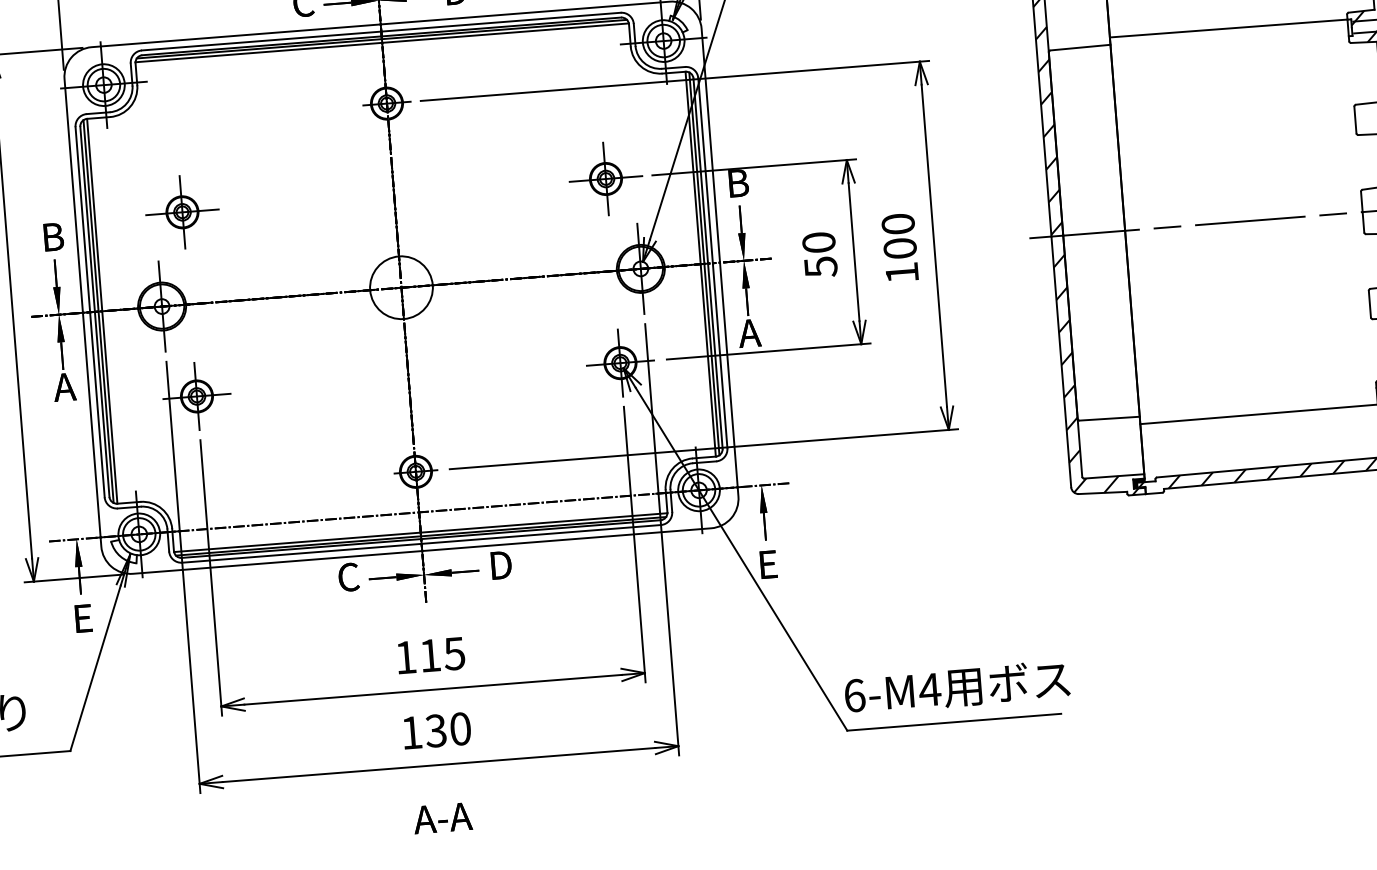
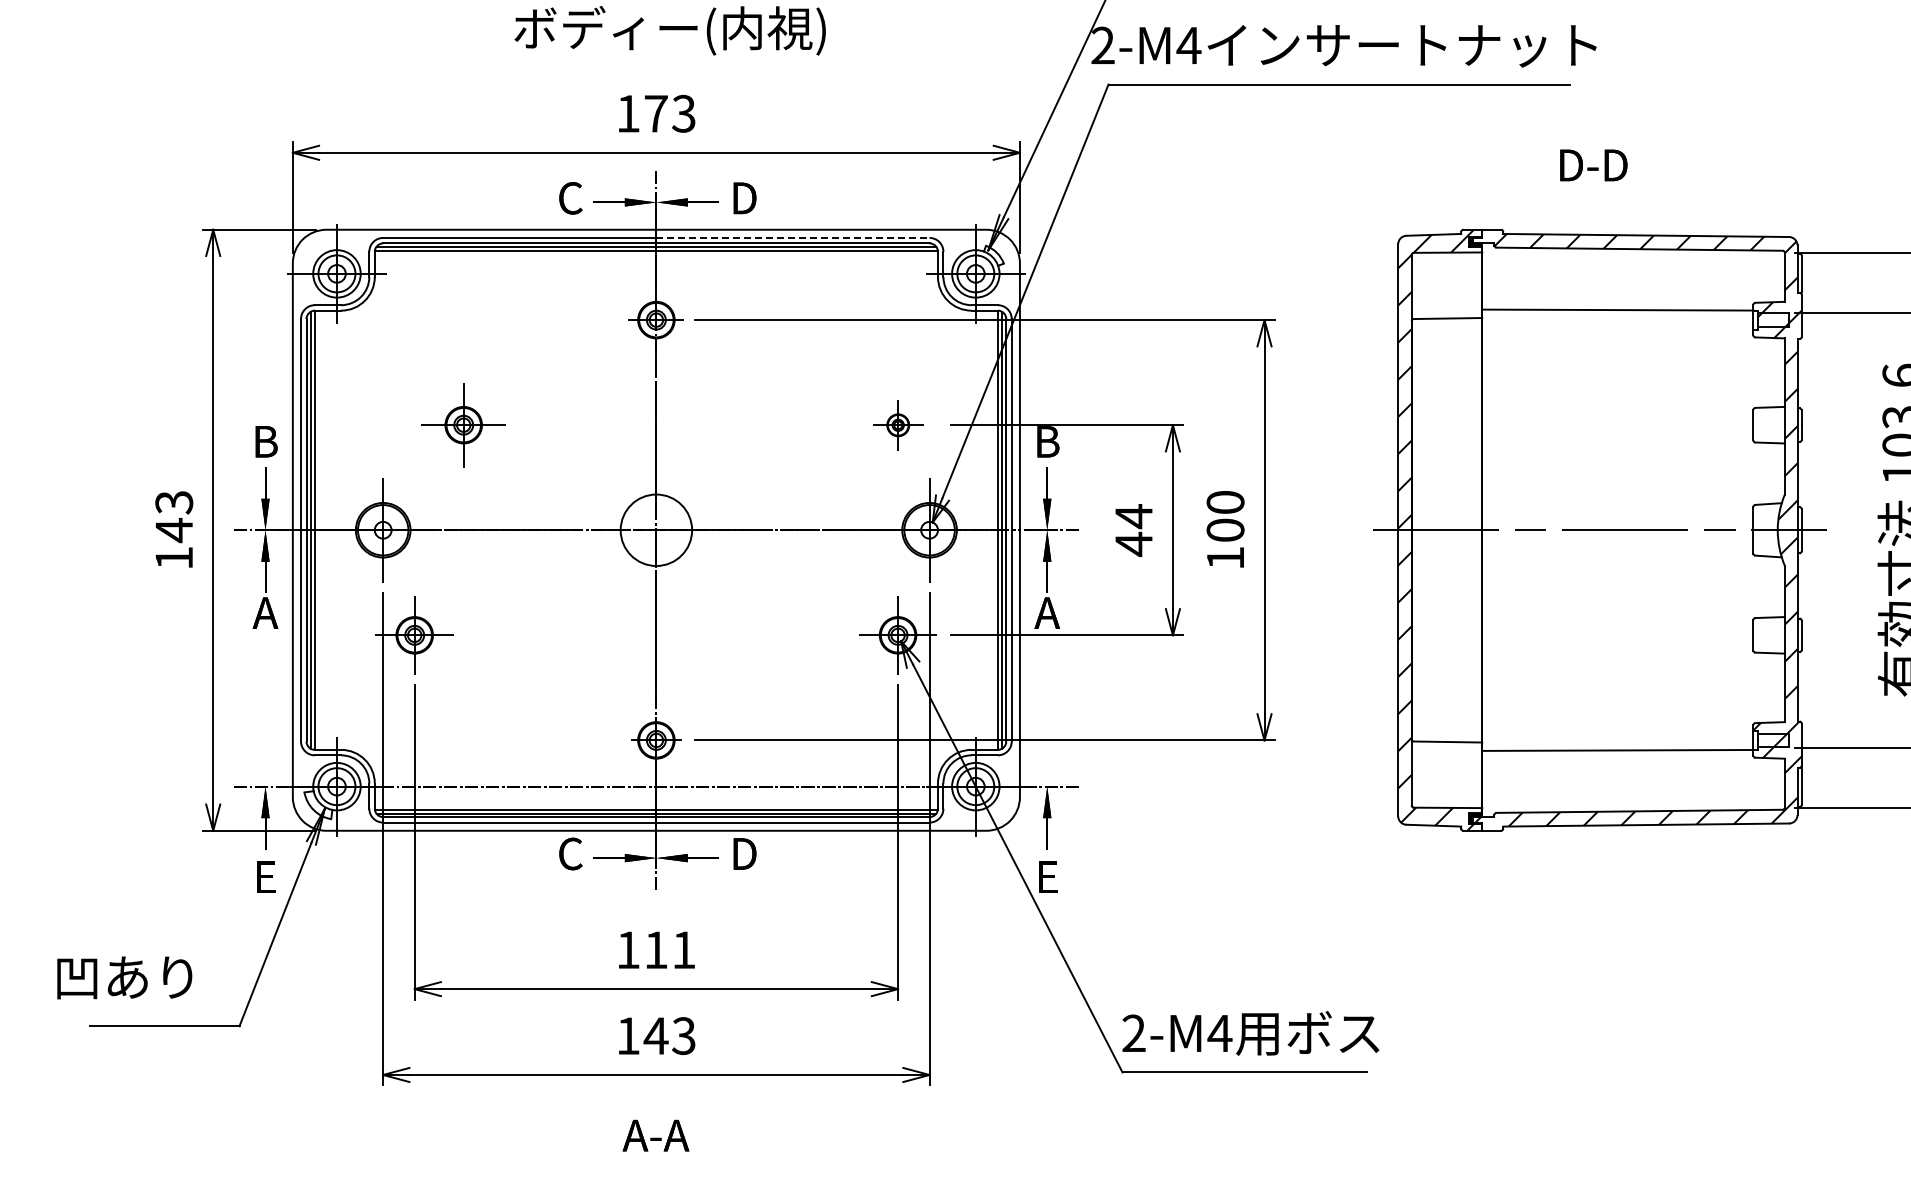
line: (500, 21) -> (792, 237), solid -> dashed
part: (606, 179) -> (898, 425), size x0.6
part: (182, 212) -> (463, 425), moved
text: (819, 255) -> (1133, 530), 50 -> 44
text: (454, 654) -> (683, 950), 115 -> 111
text: (854, 695) -> (1133, 1033), 6-M4 -> 2-M4
text: (447, 730) -> (669, 1036), 130 -> 143

